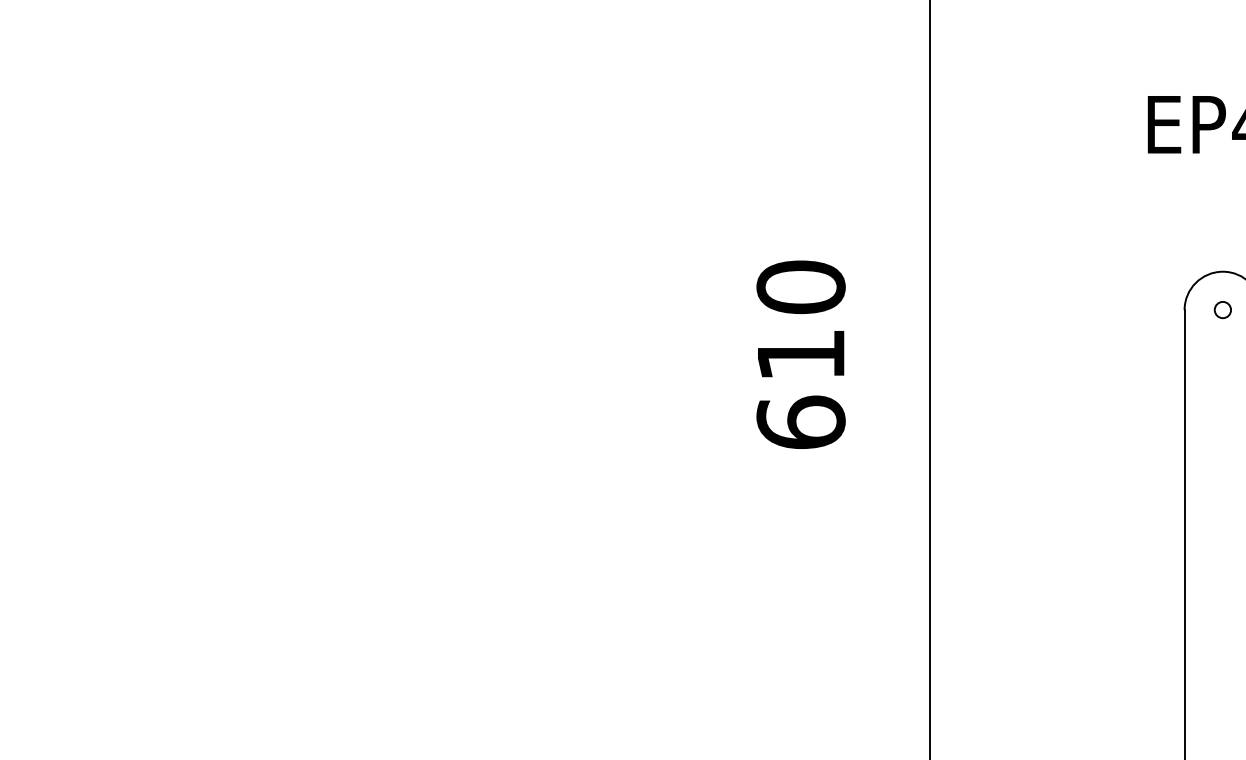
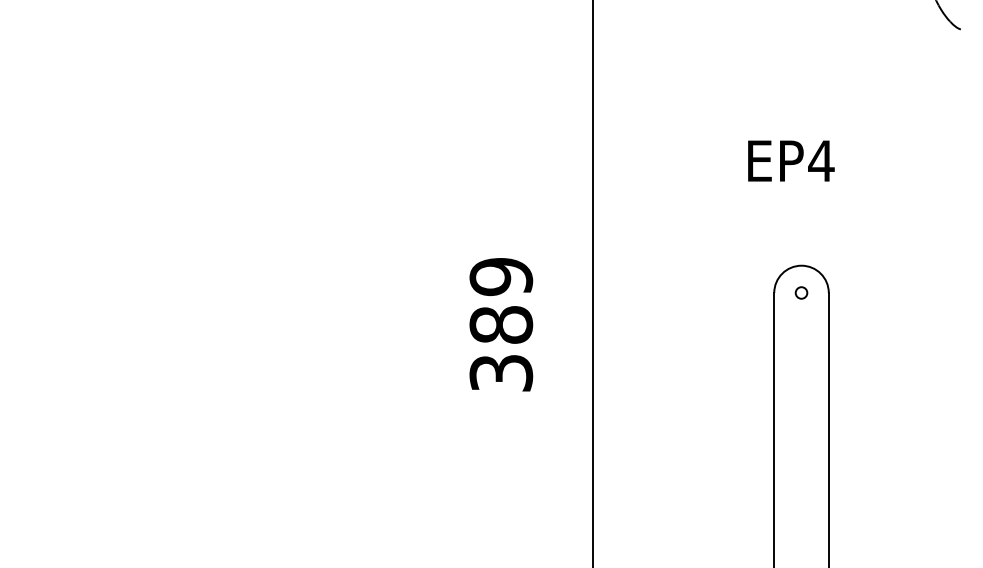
text: (801, 354) -> (501, 324), 610 -> 389

